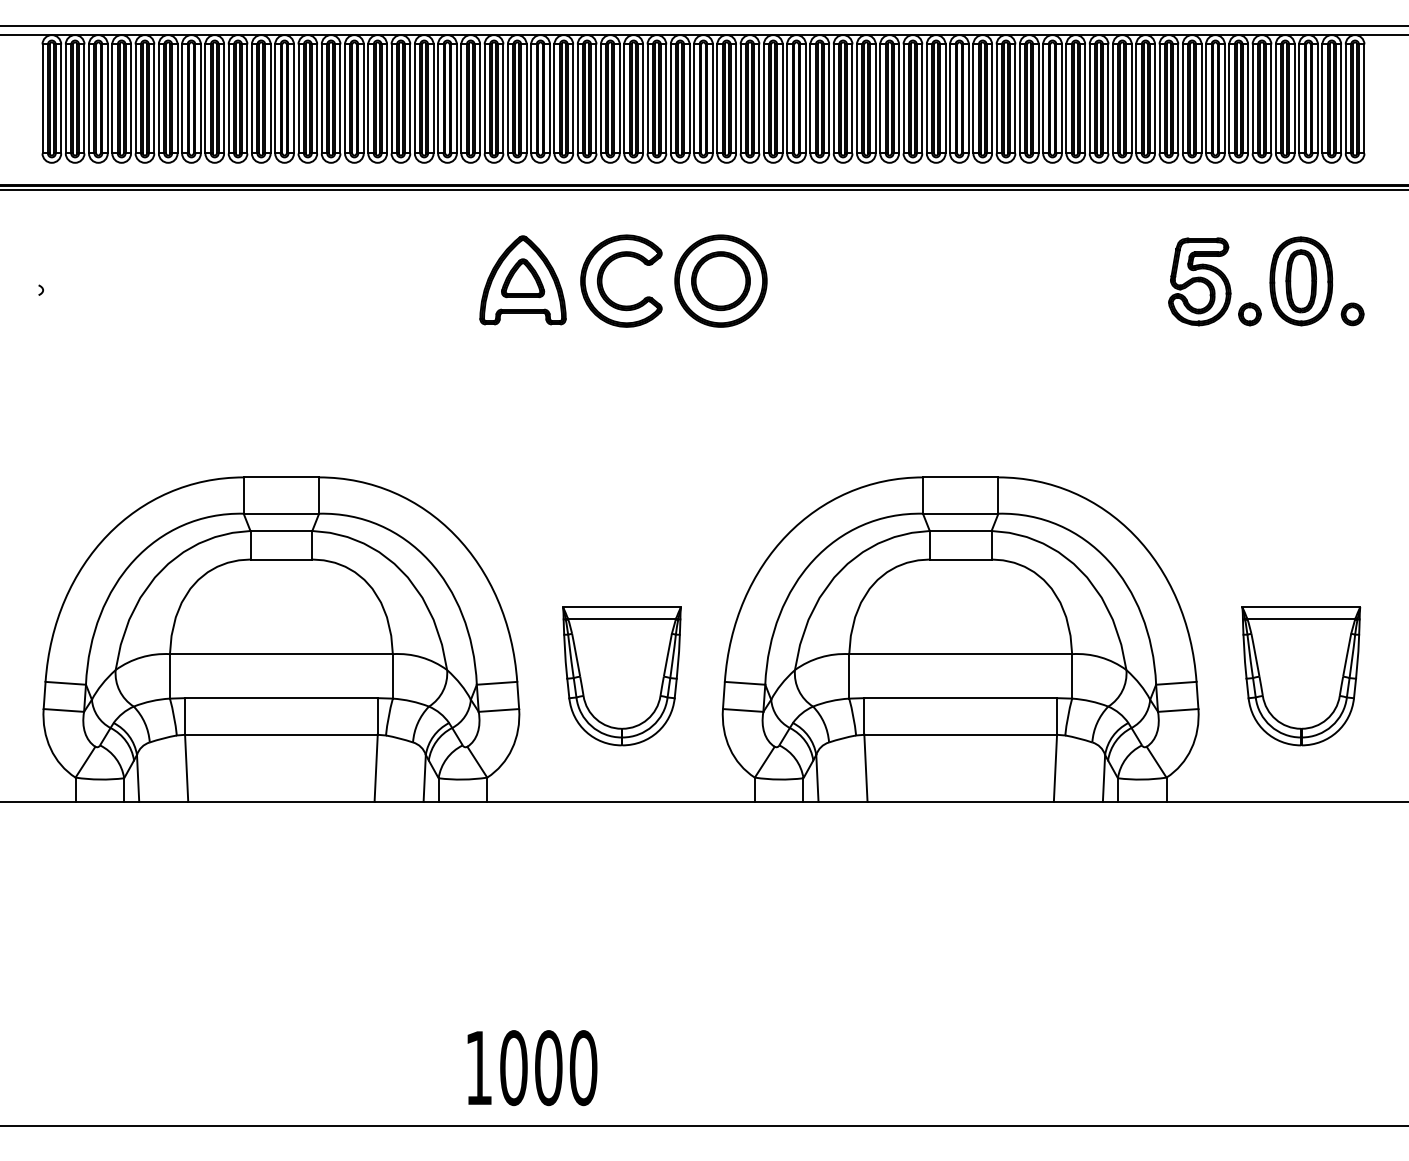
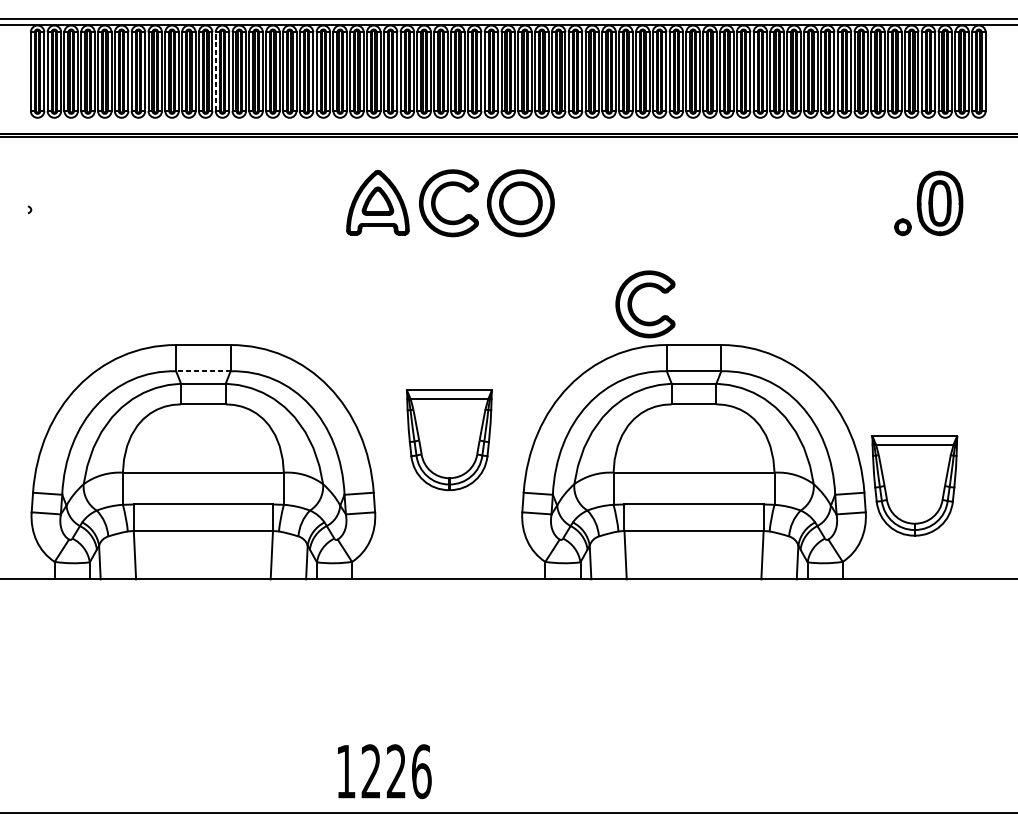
line: (298, 98) -> (215, 71), solid -> dashed
part: (1199, 281) -> (866, 203), removed
part: (1352, 314) -> (977, 227), removed
part: (875, 414) -> (632, 299), added
line: (281, 513) -> (203, 371), solid -> dashed
part: (621, 676) -> (449, 440), moved
part: (1301, 676) -> (914, 485), moved
text: (548, 1068) -> (396, 771), 1000 -> 1226

